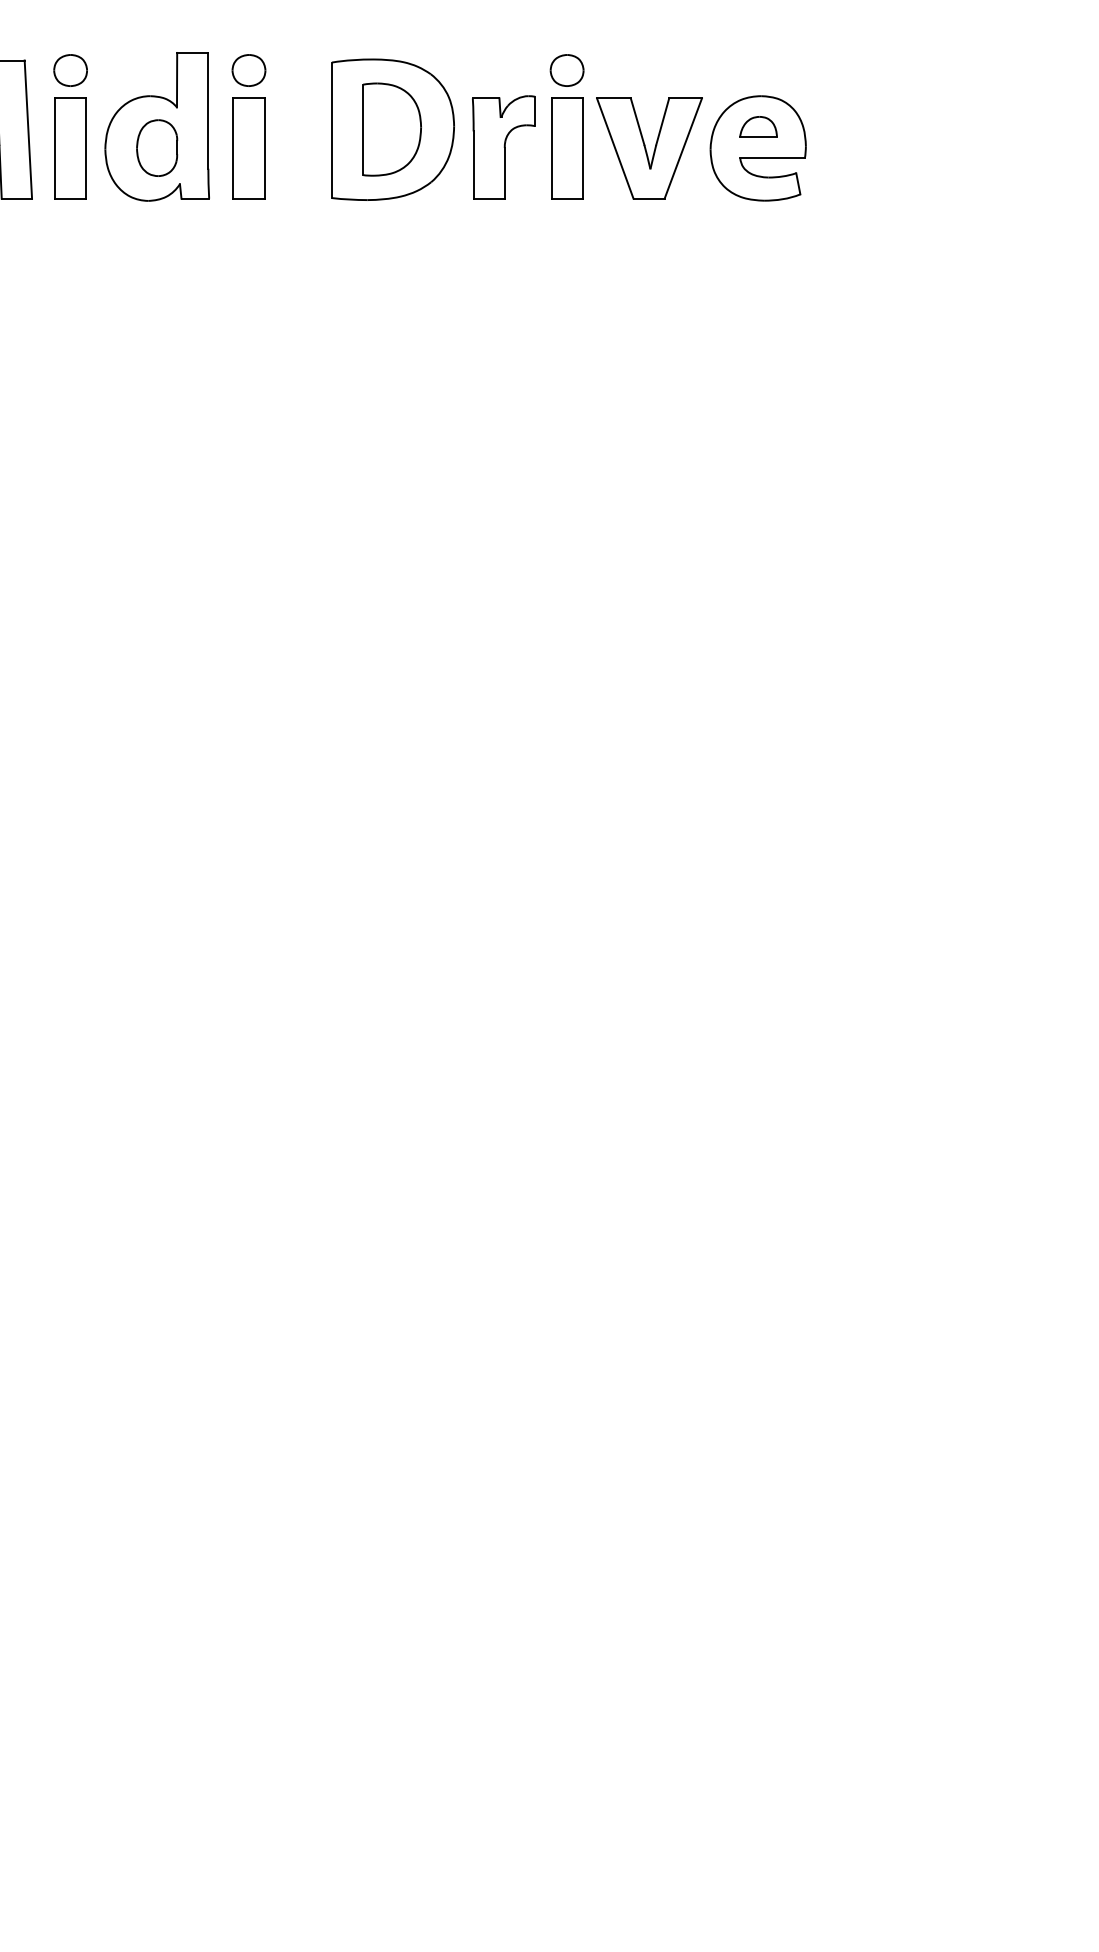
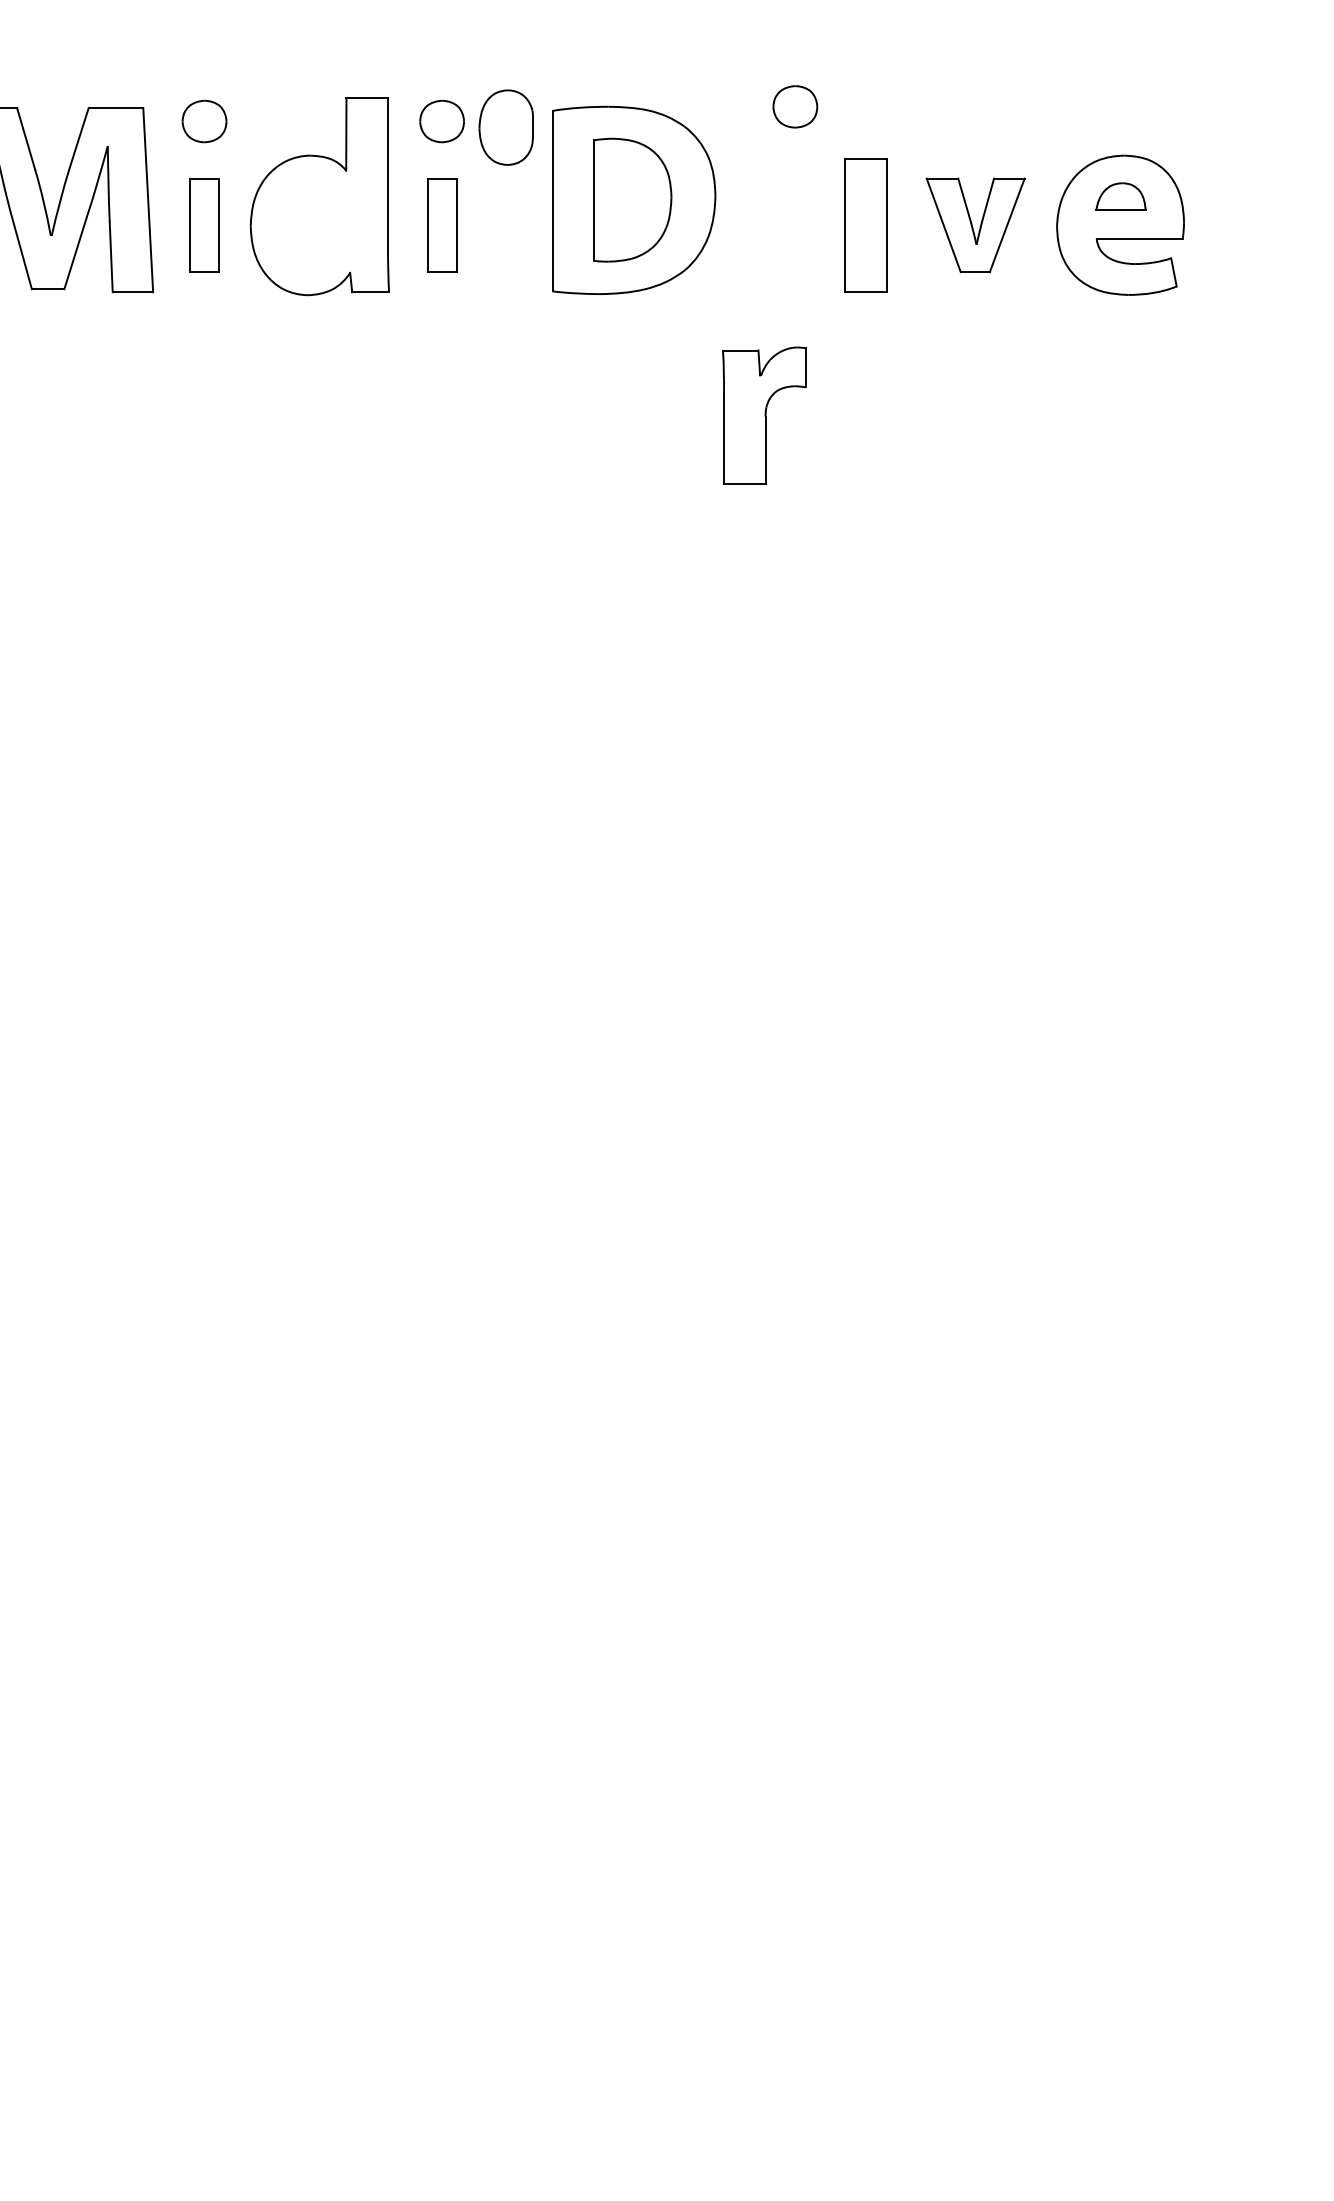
part: (566, 70) -> (794, 106), moved
part: (157, 147) -> (506, 126), moved
part: (503, 147) -> (763, 415), moved
part: (70, 148) -> (204, 225), size x0.7
part: (248, 148) -> (441, 225), size x0.7
part: (649, 148) -> (975, 225), size x0.7

